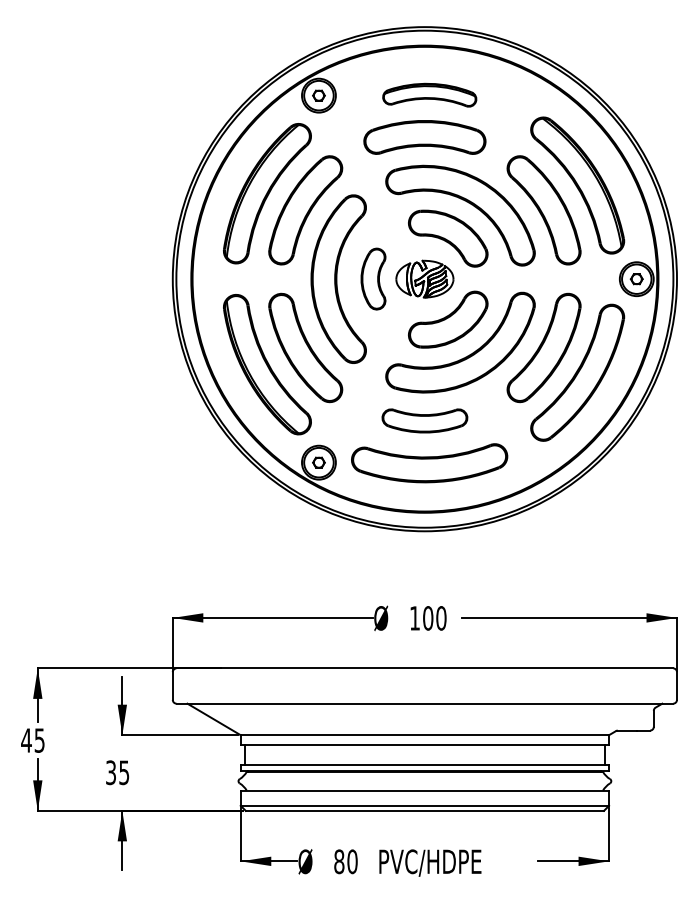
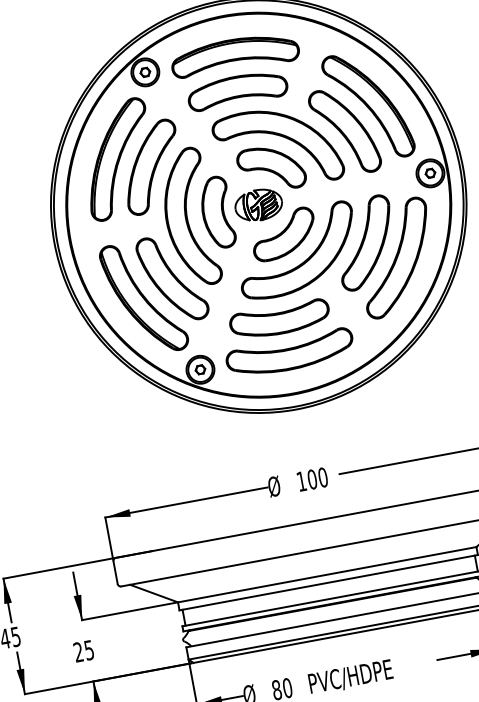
part: (429, 95) -> (234, 55), size x1.67
part: (373, 278) -> (217, 212), size x1.43
part: (424, 420) -> (279, 319), size x1.43
text: (110, 772) -> (78, 652), 35 -> 25

